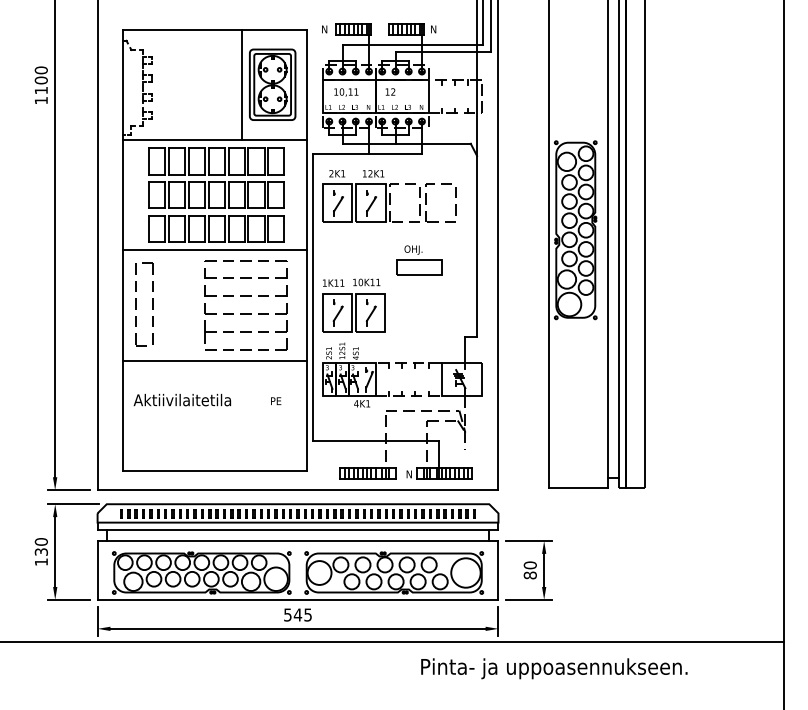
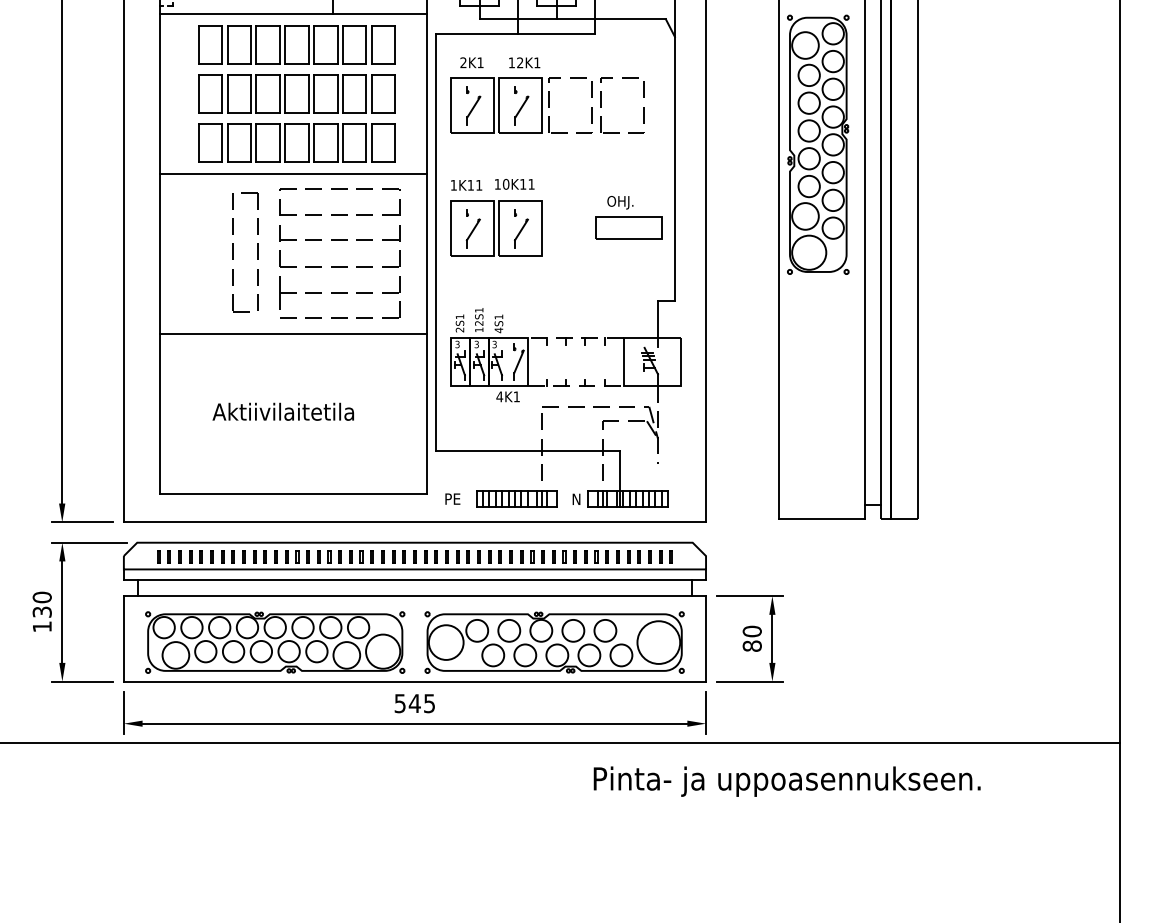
part: (419, 260) -> (629, 217), moved
part: (136, 304) -> (234, 252), moved
part: (353, 305) -> (495, 217), moved
text: (182, 400) -> (283, 412), moved
text: (276, 401) -> (453, 499), moved

